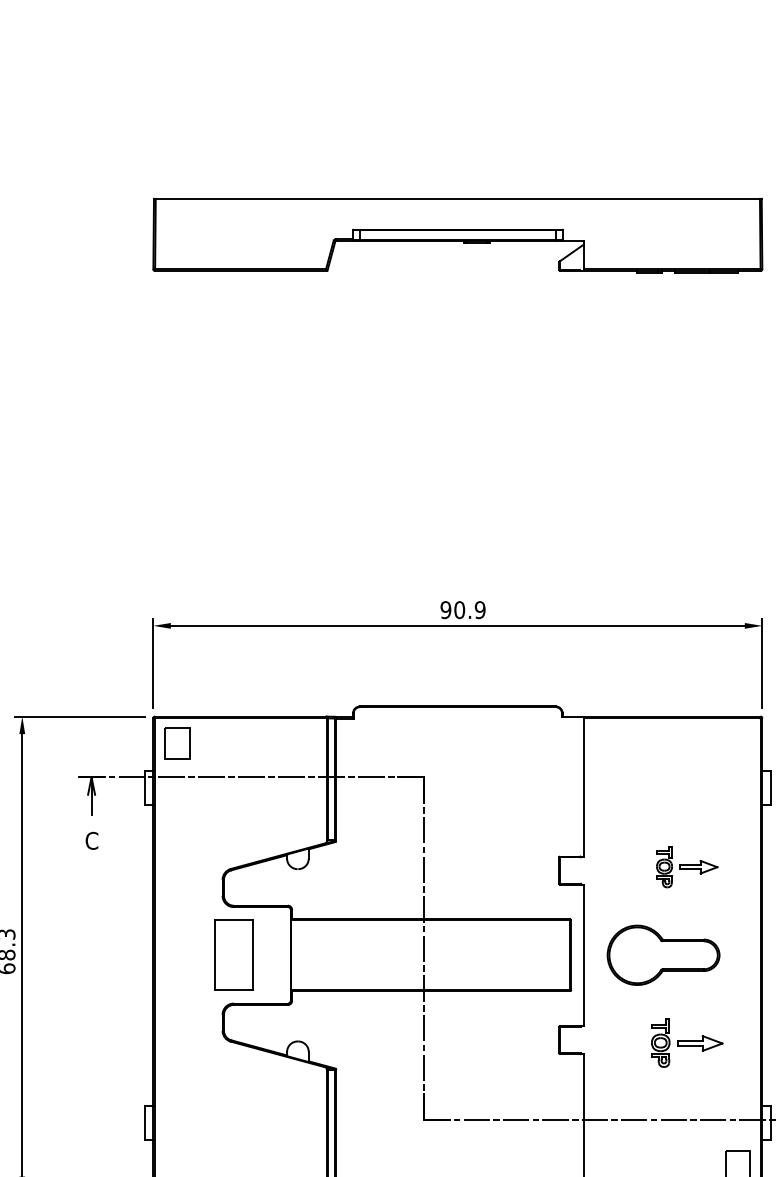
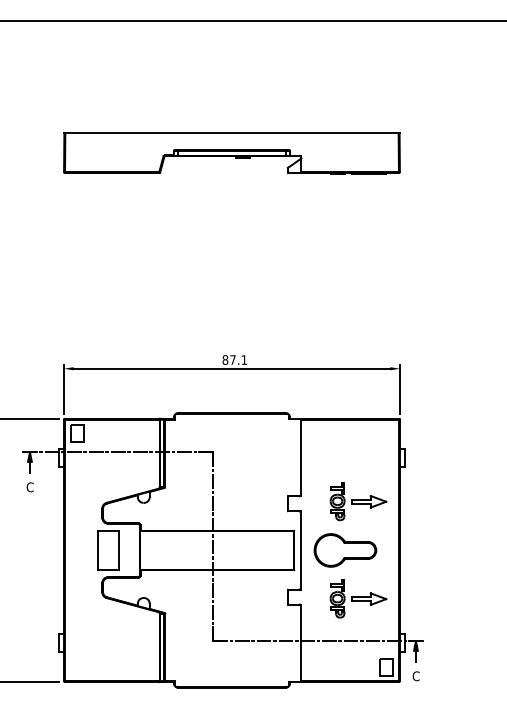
text: (462, 609) -> (234, 359), 90.9 -> 87.1
part: (687, 866) -> (358, 501), size x1.67
part: (687, 1042) -> (358, 598), size x1.43

